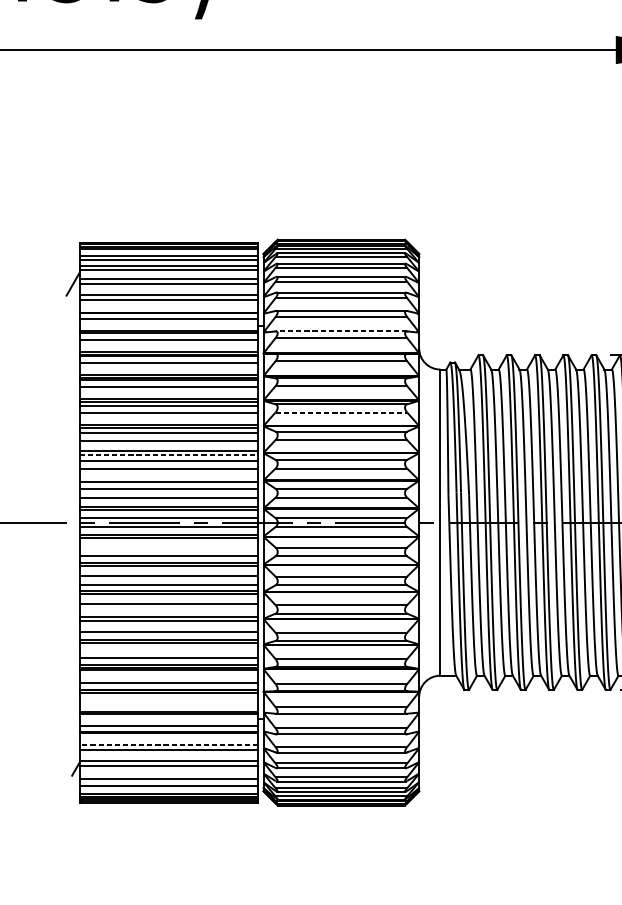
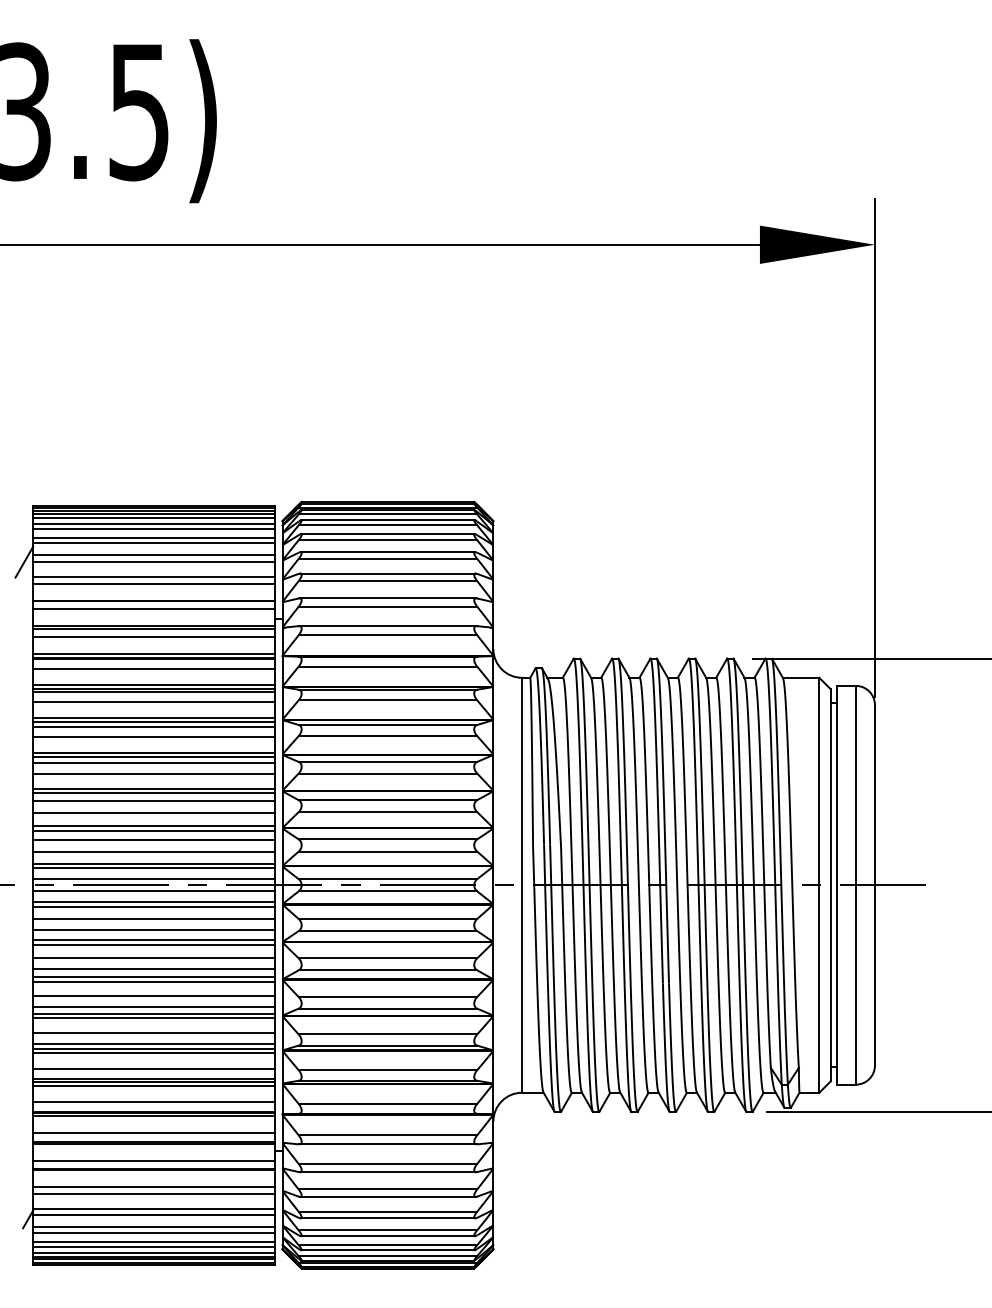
line: (168, 251) -> (153, 517), added
line: (341, 331) -> (387, 626), dashed -> solid
line: (341, 412) -> (388, 736), dashed -> solid
line: (169, 454) -> (154, 793), dashed -> solid
line: (168, 479) -> (153, 826), added
line: (168, 547) -> (153, 918), added
line: (168, 612) -> (153, 1007), added
line: (168, 646) -> (153, 1052), added
line: (168, 705) -> (153, 1133), added
line: (169, 744) -> (154, 1186), dashed -> solid
line: (168, 775) -> (153, 1227), added
line: (168, 789) -> (153, 1246), added

